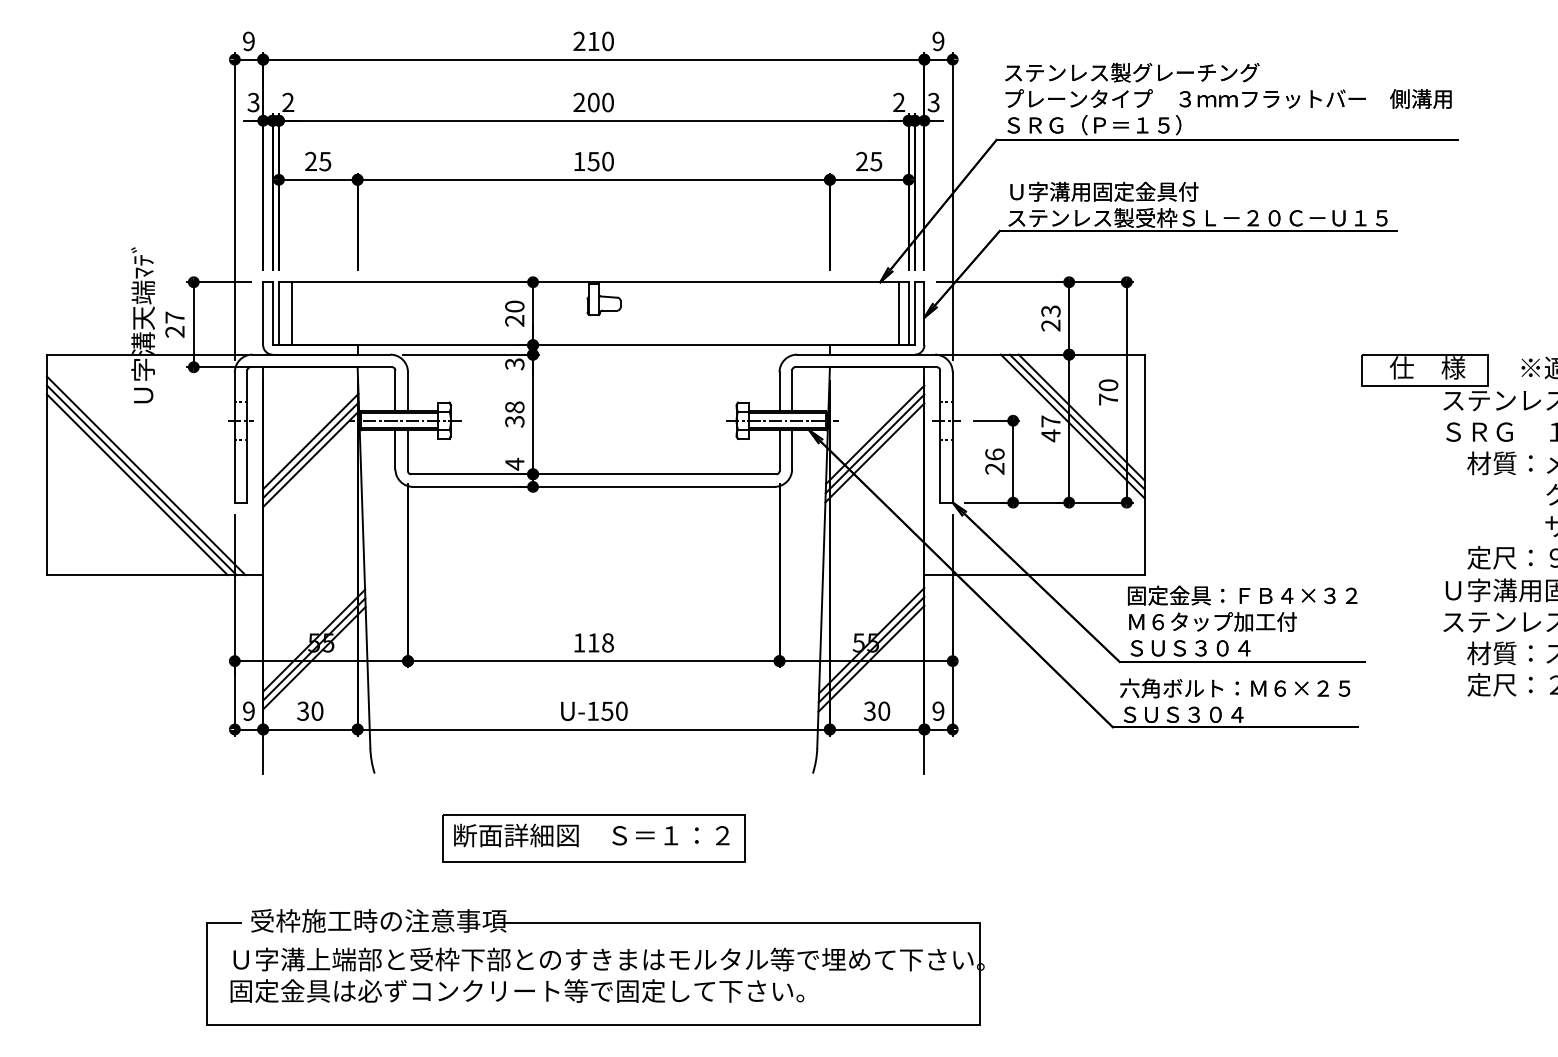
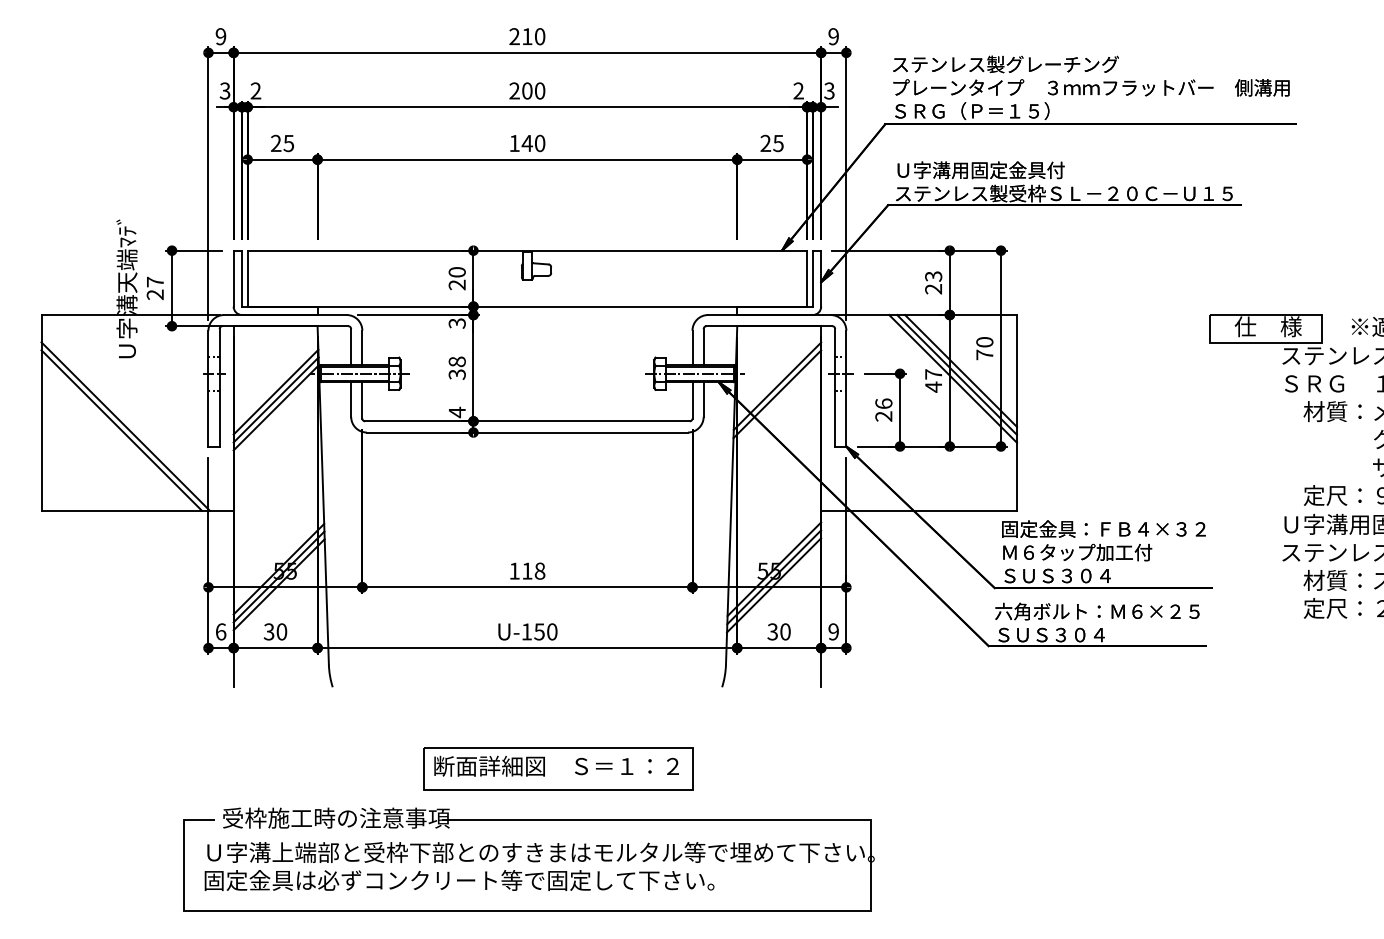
text: (592, 161) -> (526, 143), 150 -> 140
line: (291, 313) -> (258, 278), removed
line: (898, 313) -> (798, 278), removed
line: (875, 453) -> (777, 402), removed
line: (145, 475) -> (129, 422), removed
text: (248, 710) -> (220, 631), 9 -> 6
part: (593, 837) -> (558, 768), moved

